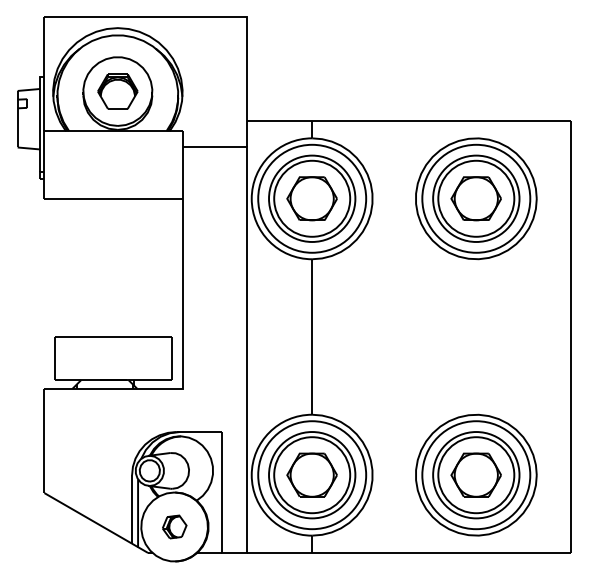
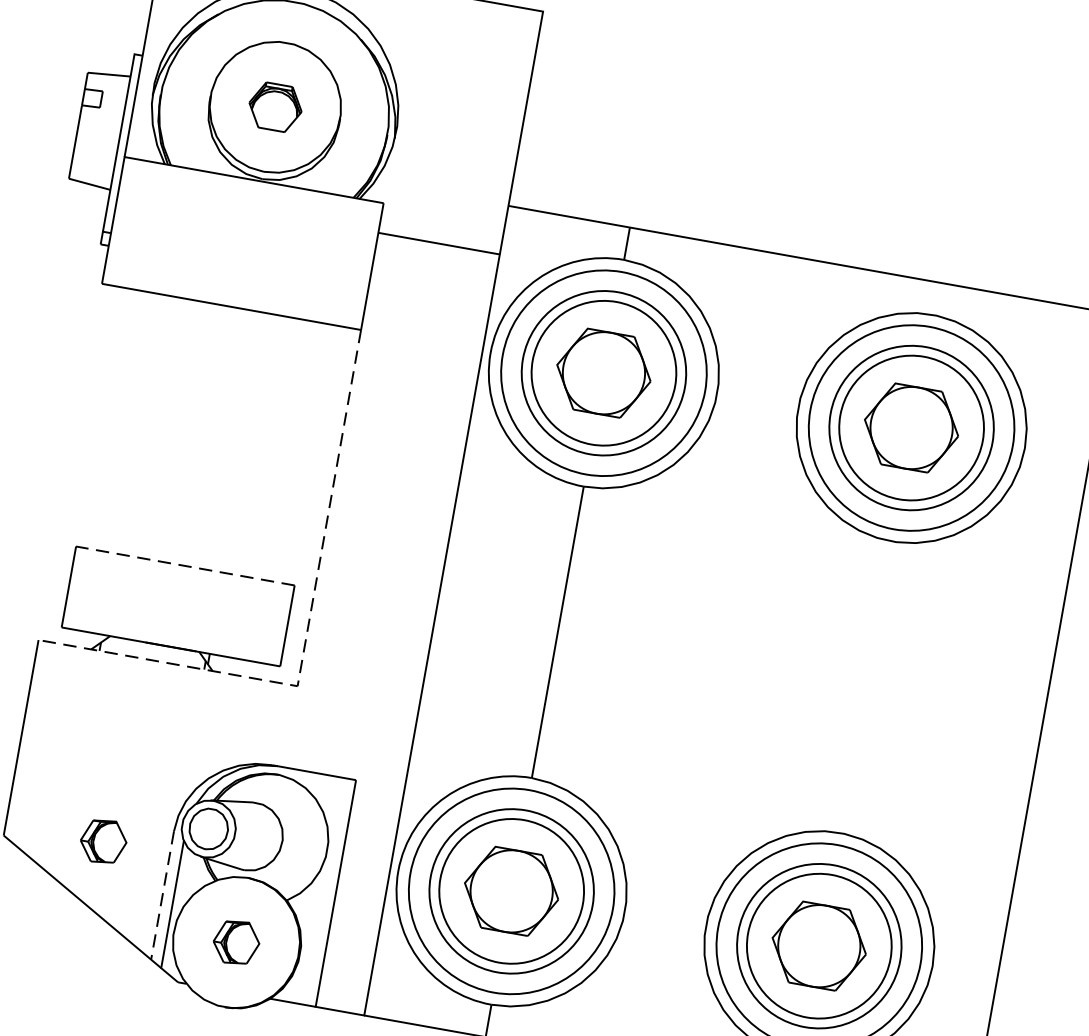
part: (117, 91) -> (274, 107), size x0.7
line: (113, 337) -> (185, 566), solid -> dashed
line: (182, 363) -> (305, 638), solid -> dashed
part: (96, 486) -> (103, 840), added
line: (132, 509) -> (163, 895), solid -> dashed

